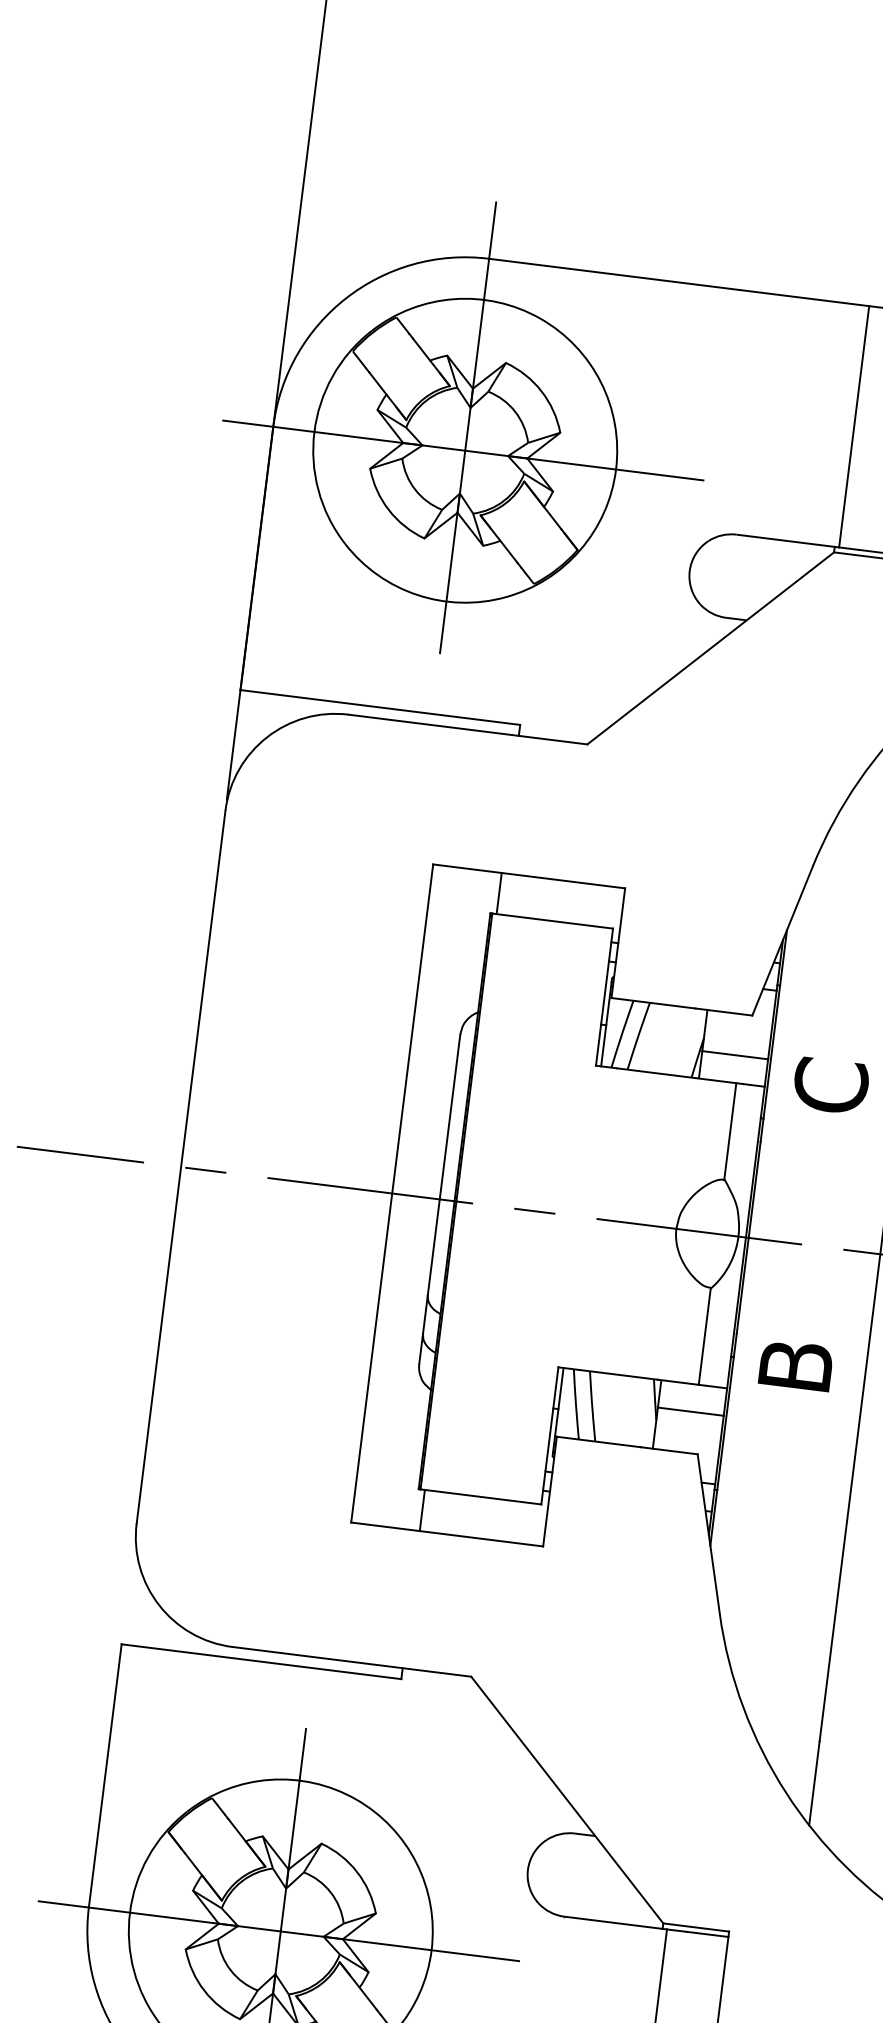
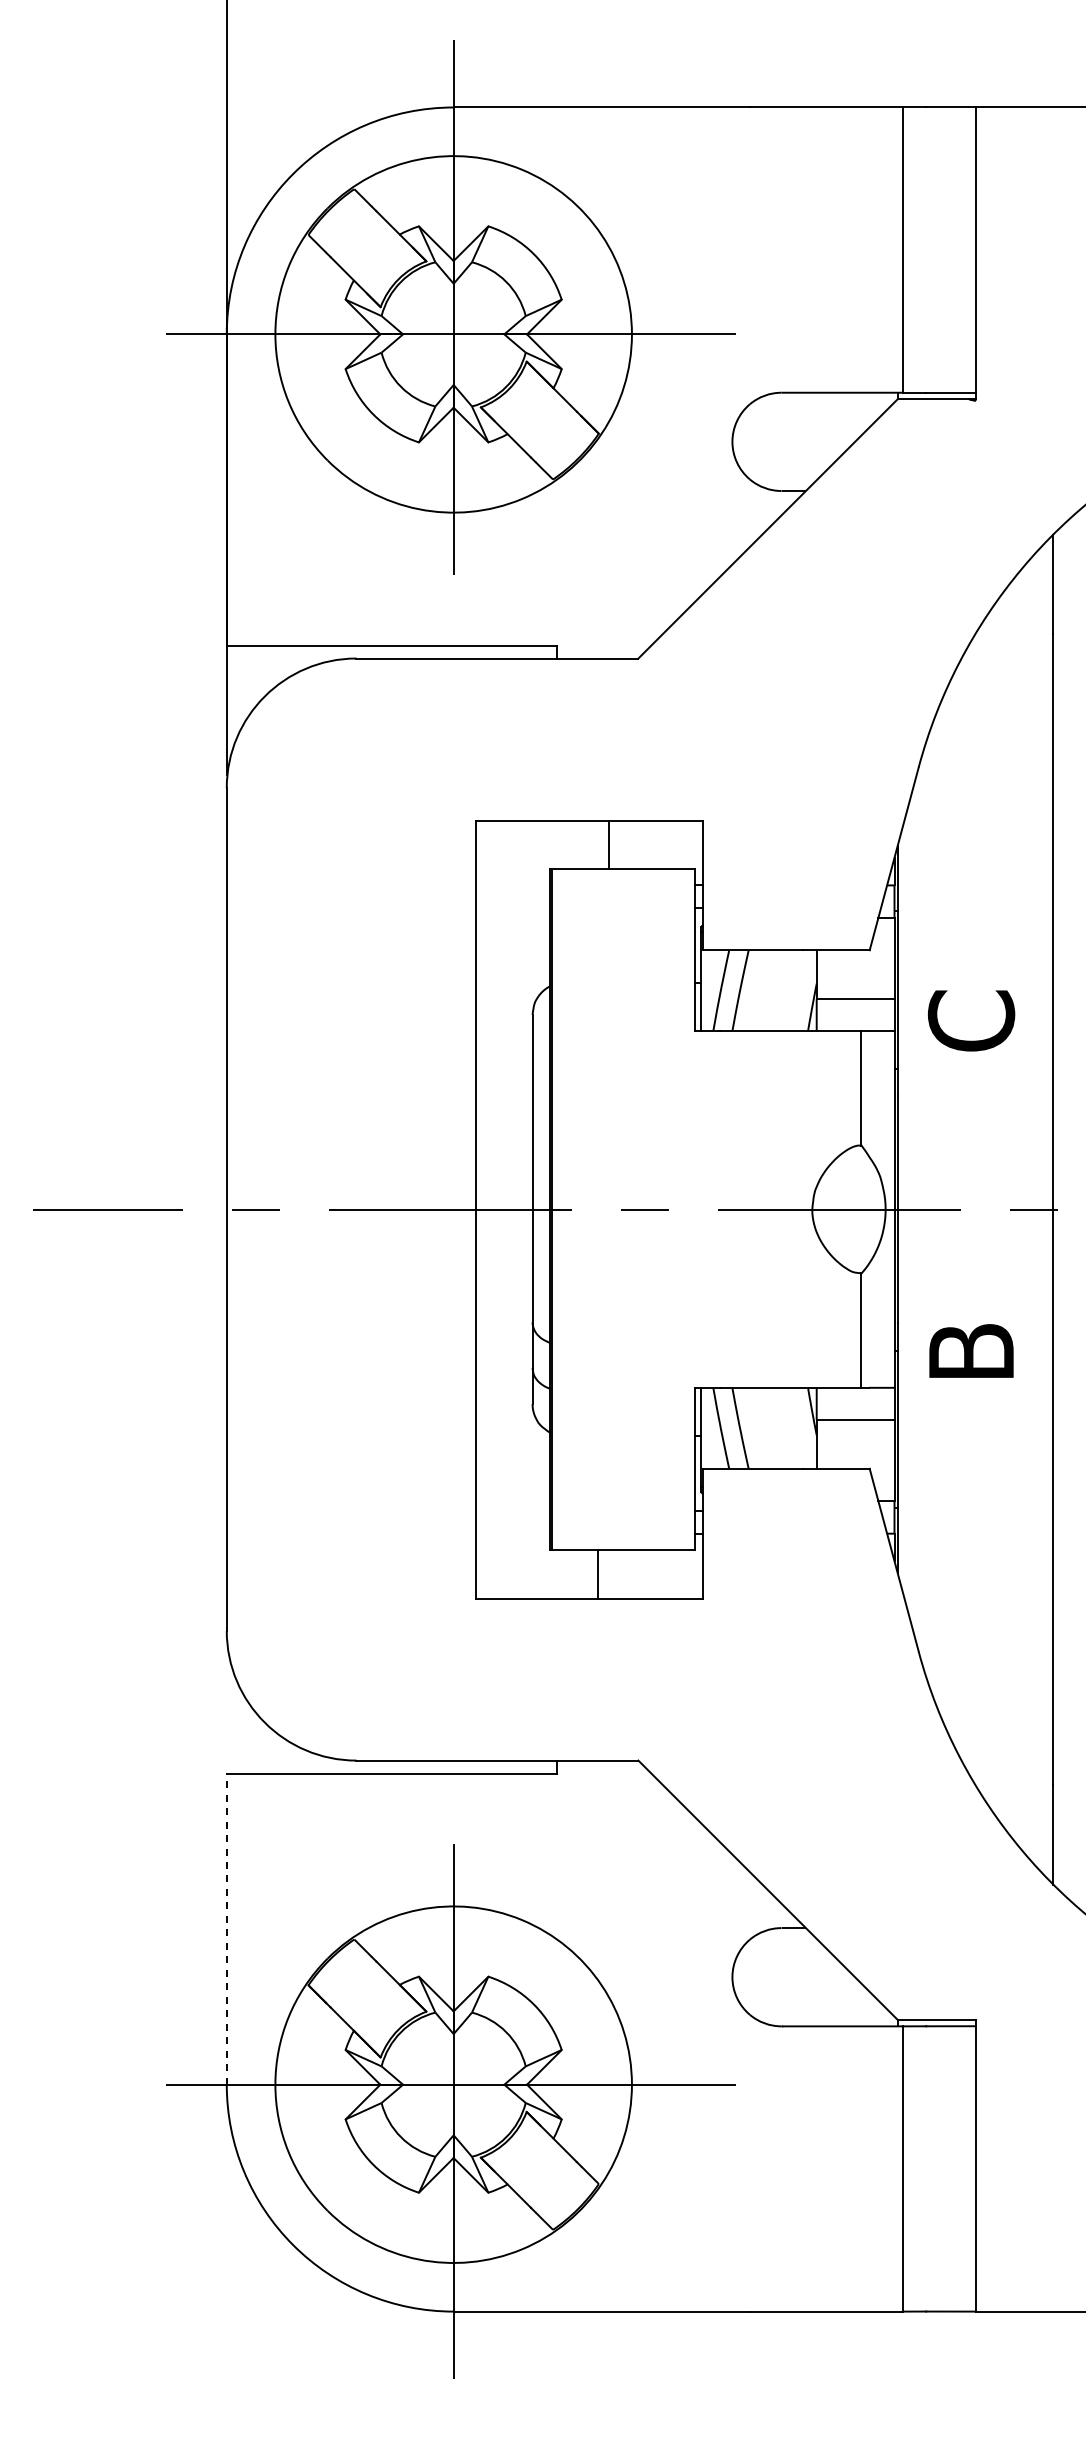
line: (499, 893) -> (609, 844), moved
line: (422, 1509) -> (598, 1573), moved
line: (104, 1776) -> (226, 1929), solid -> dashed

